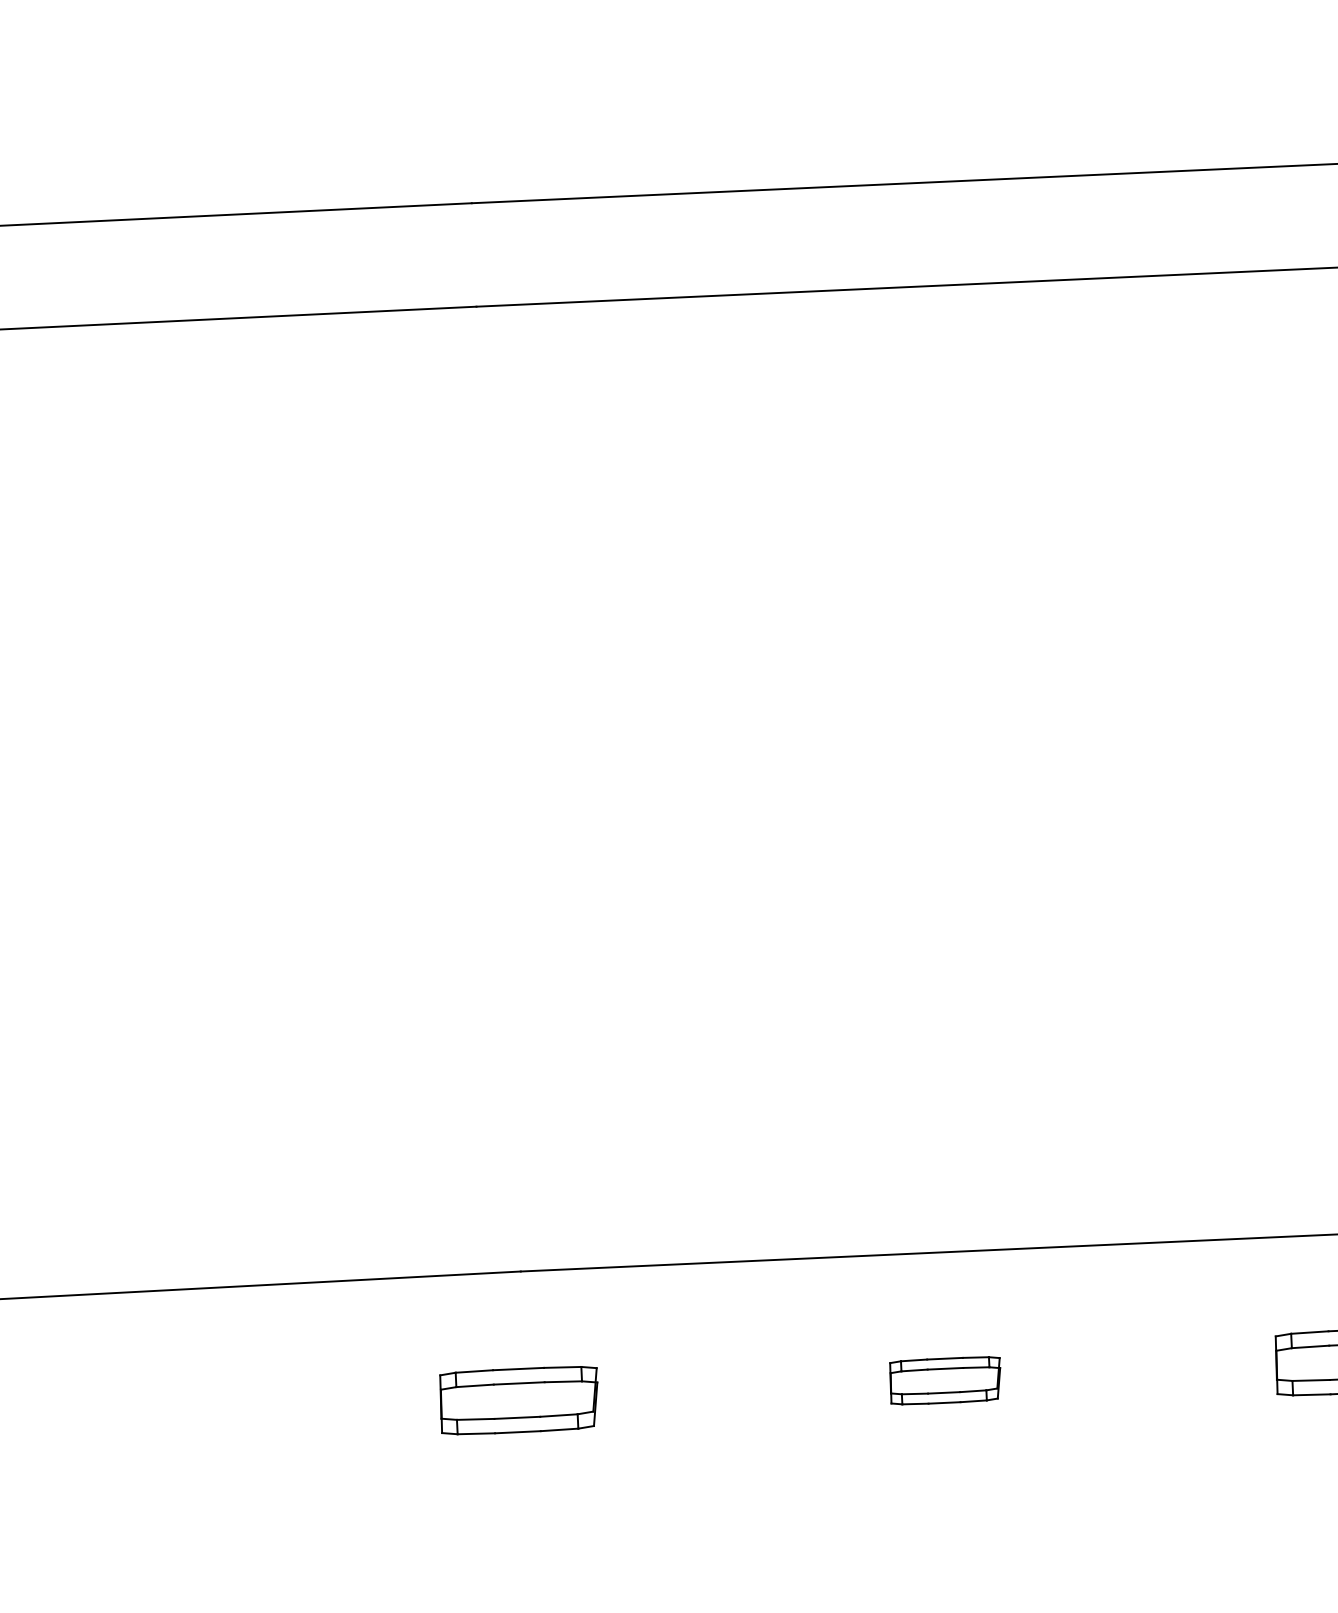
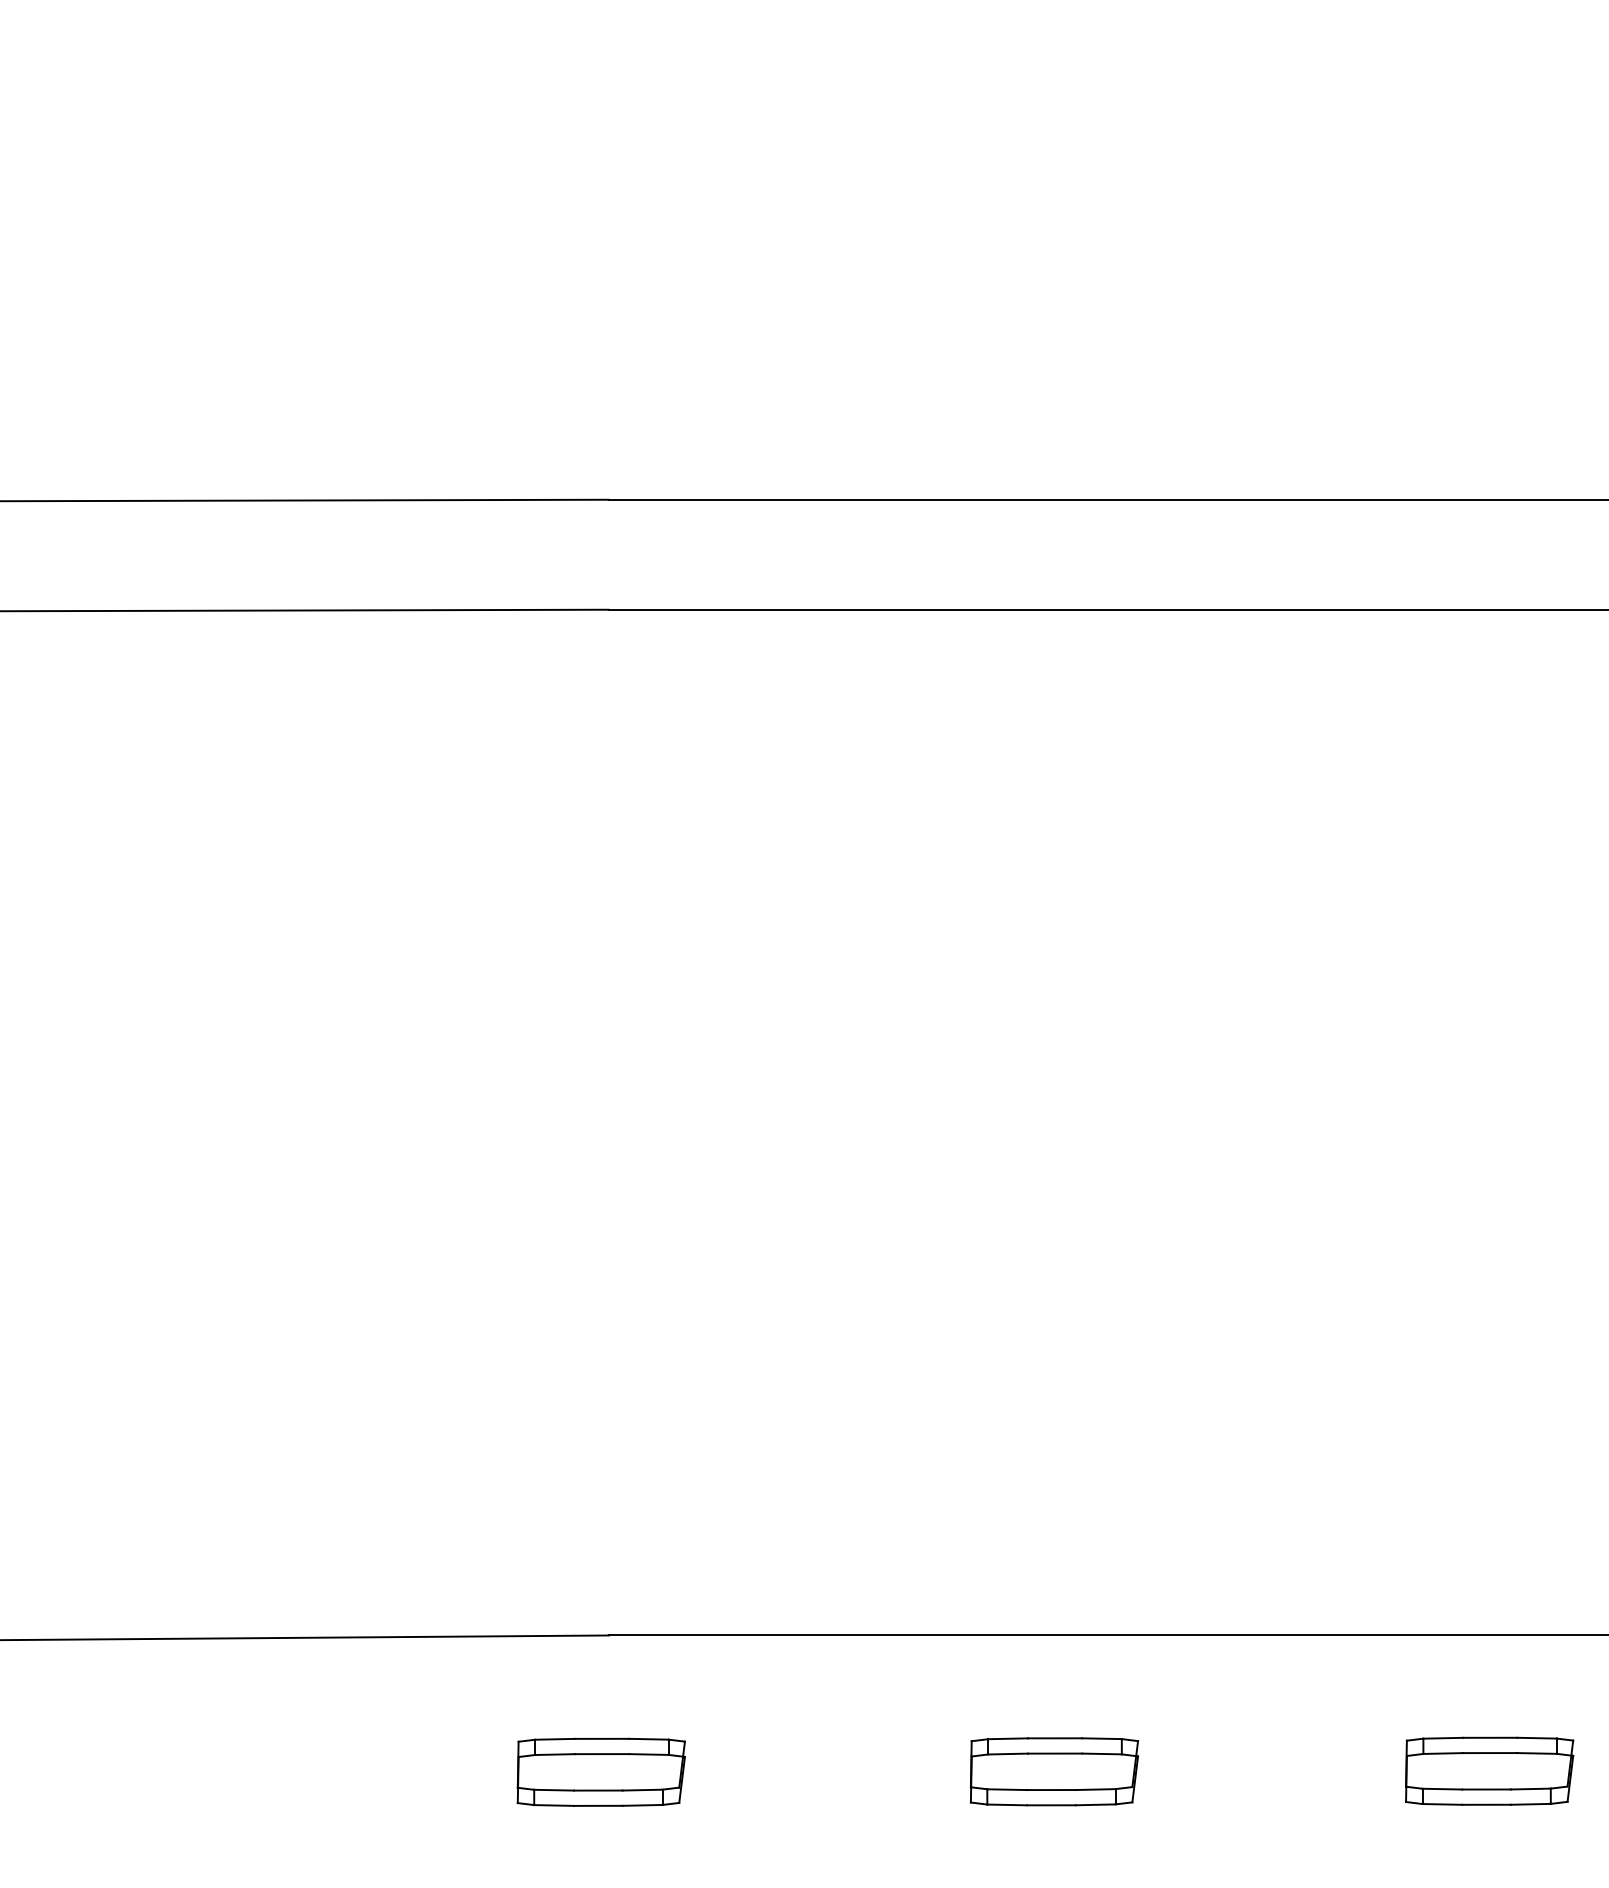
part: (945, 1380) -> (1054, 1771), size x1.43

